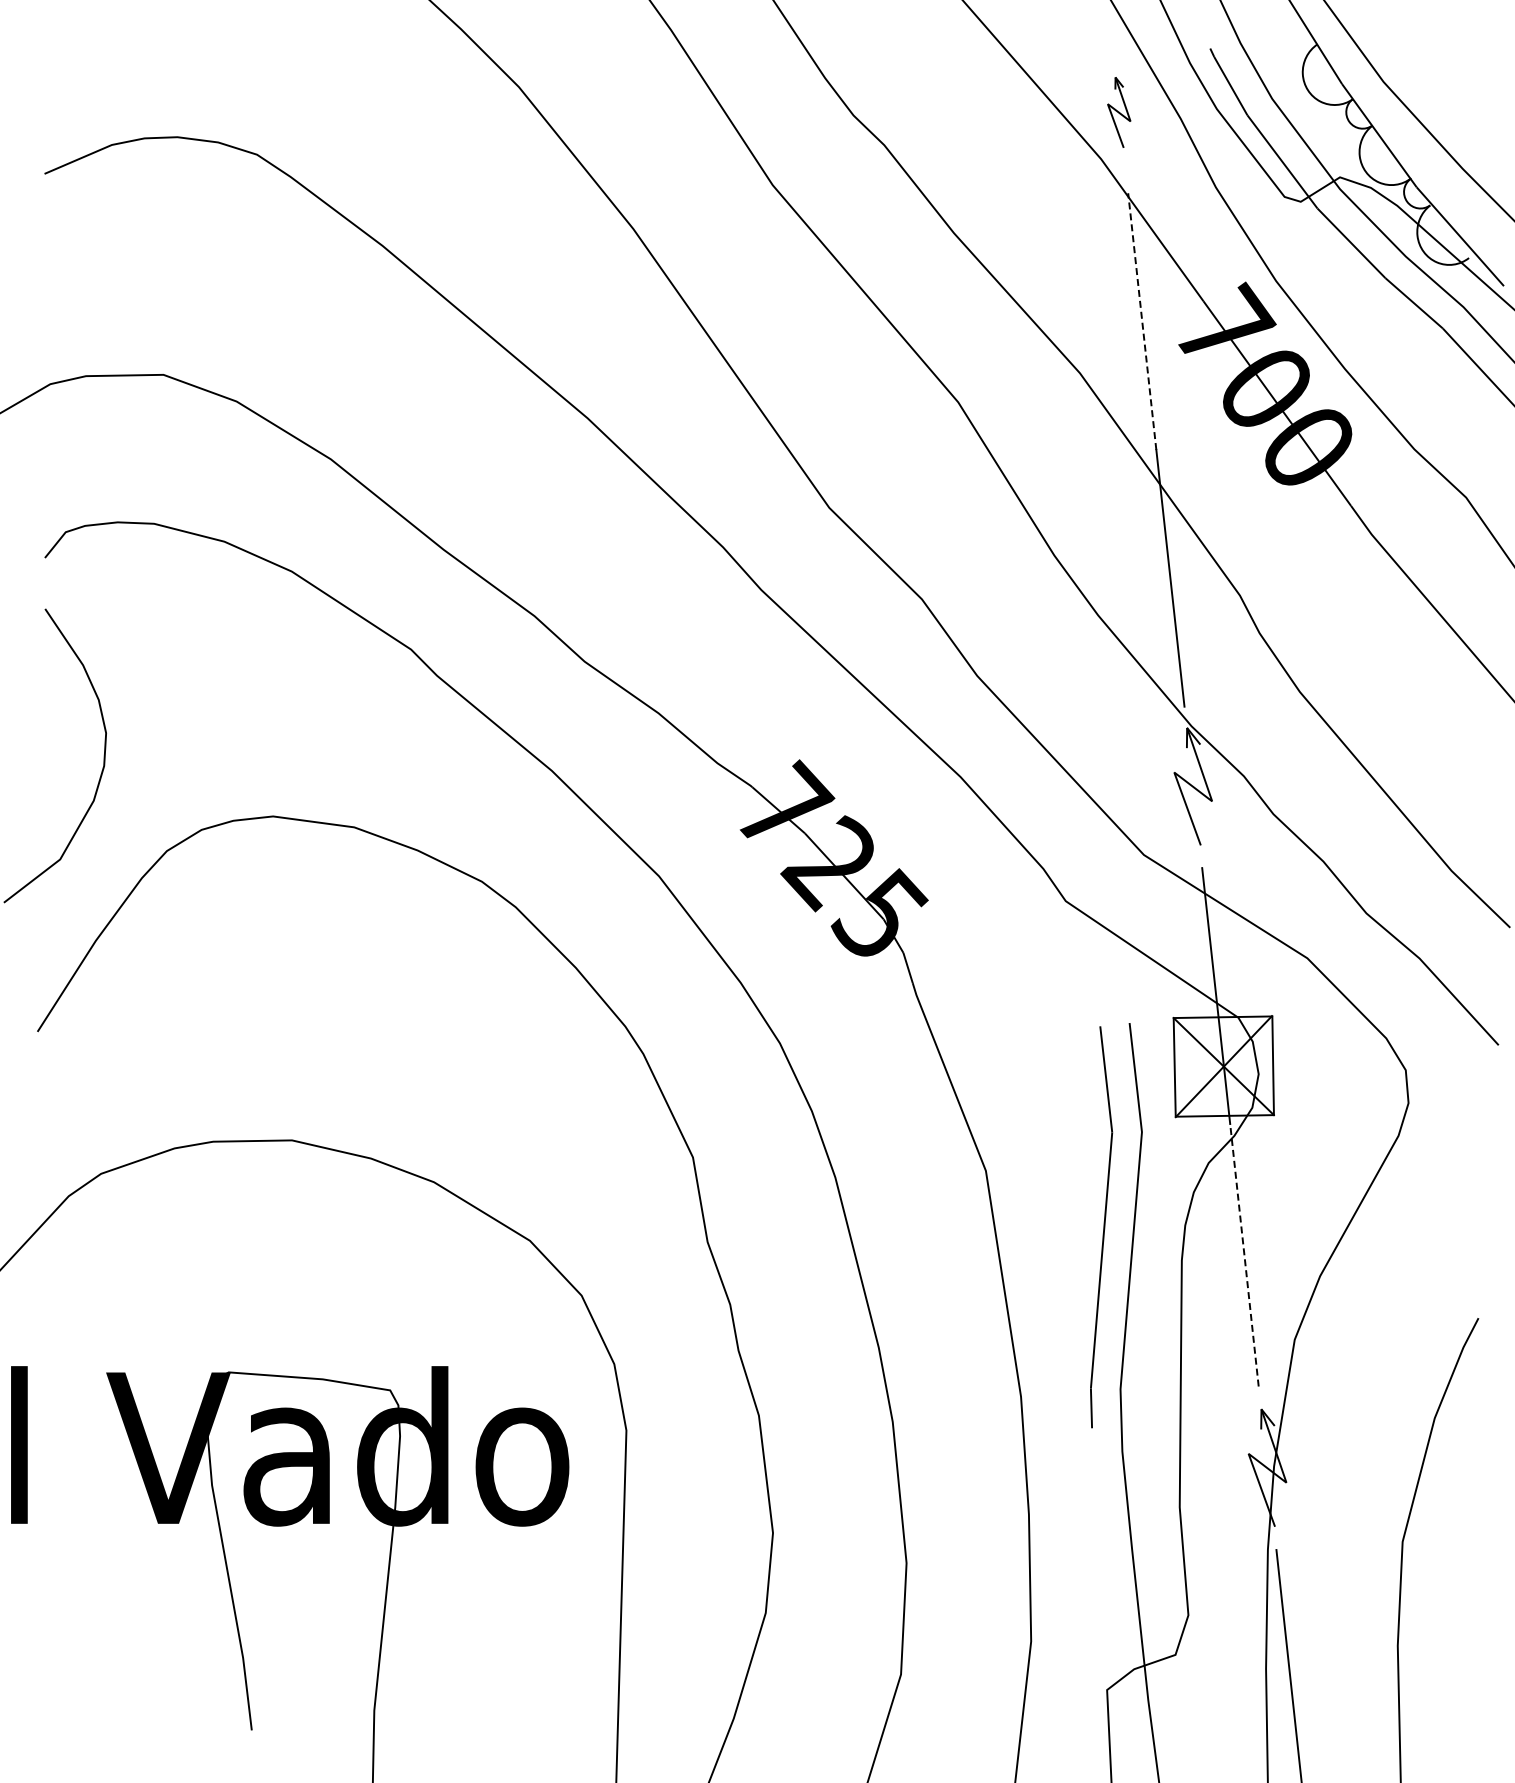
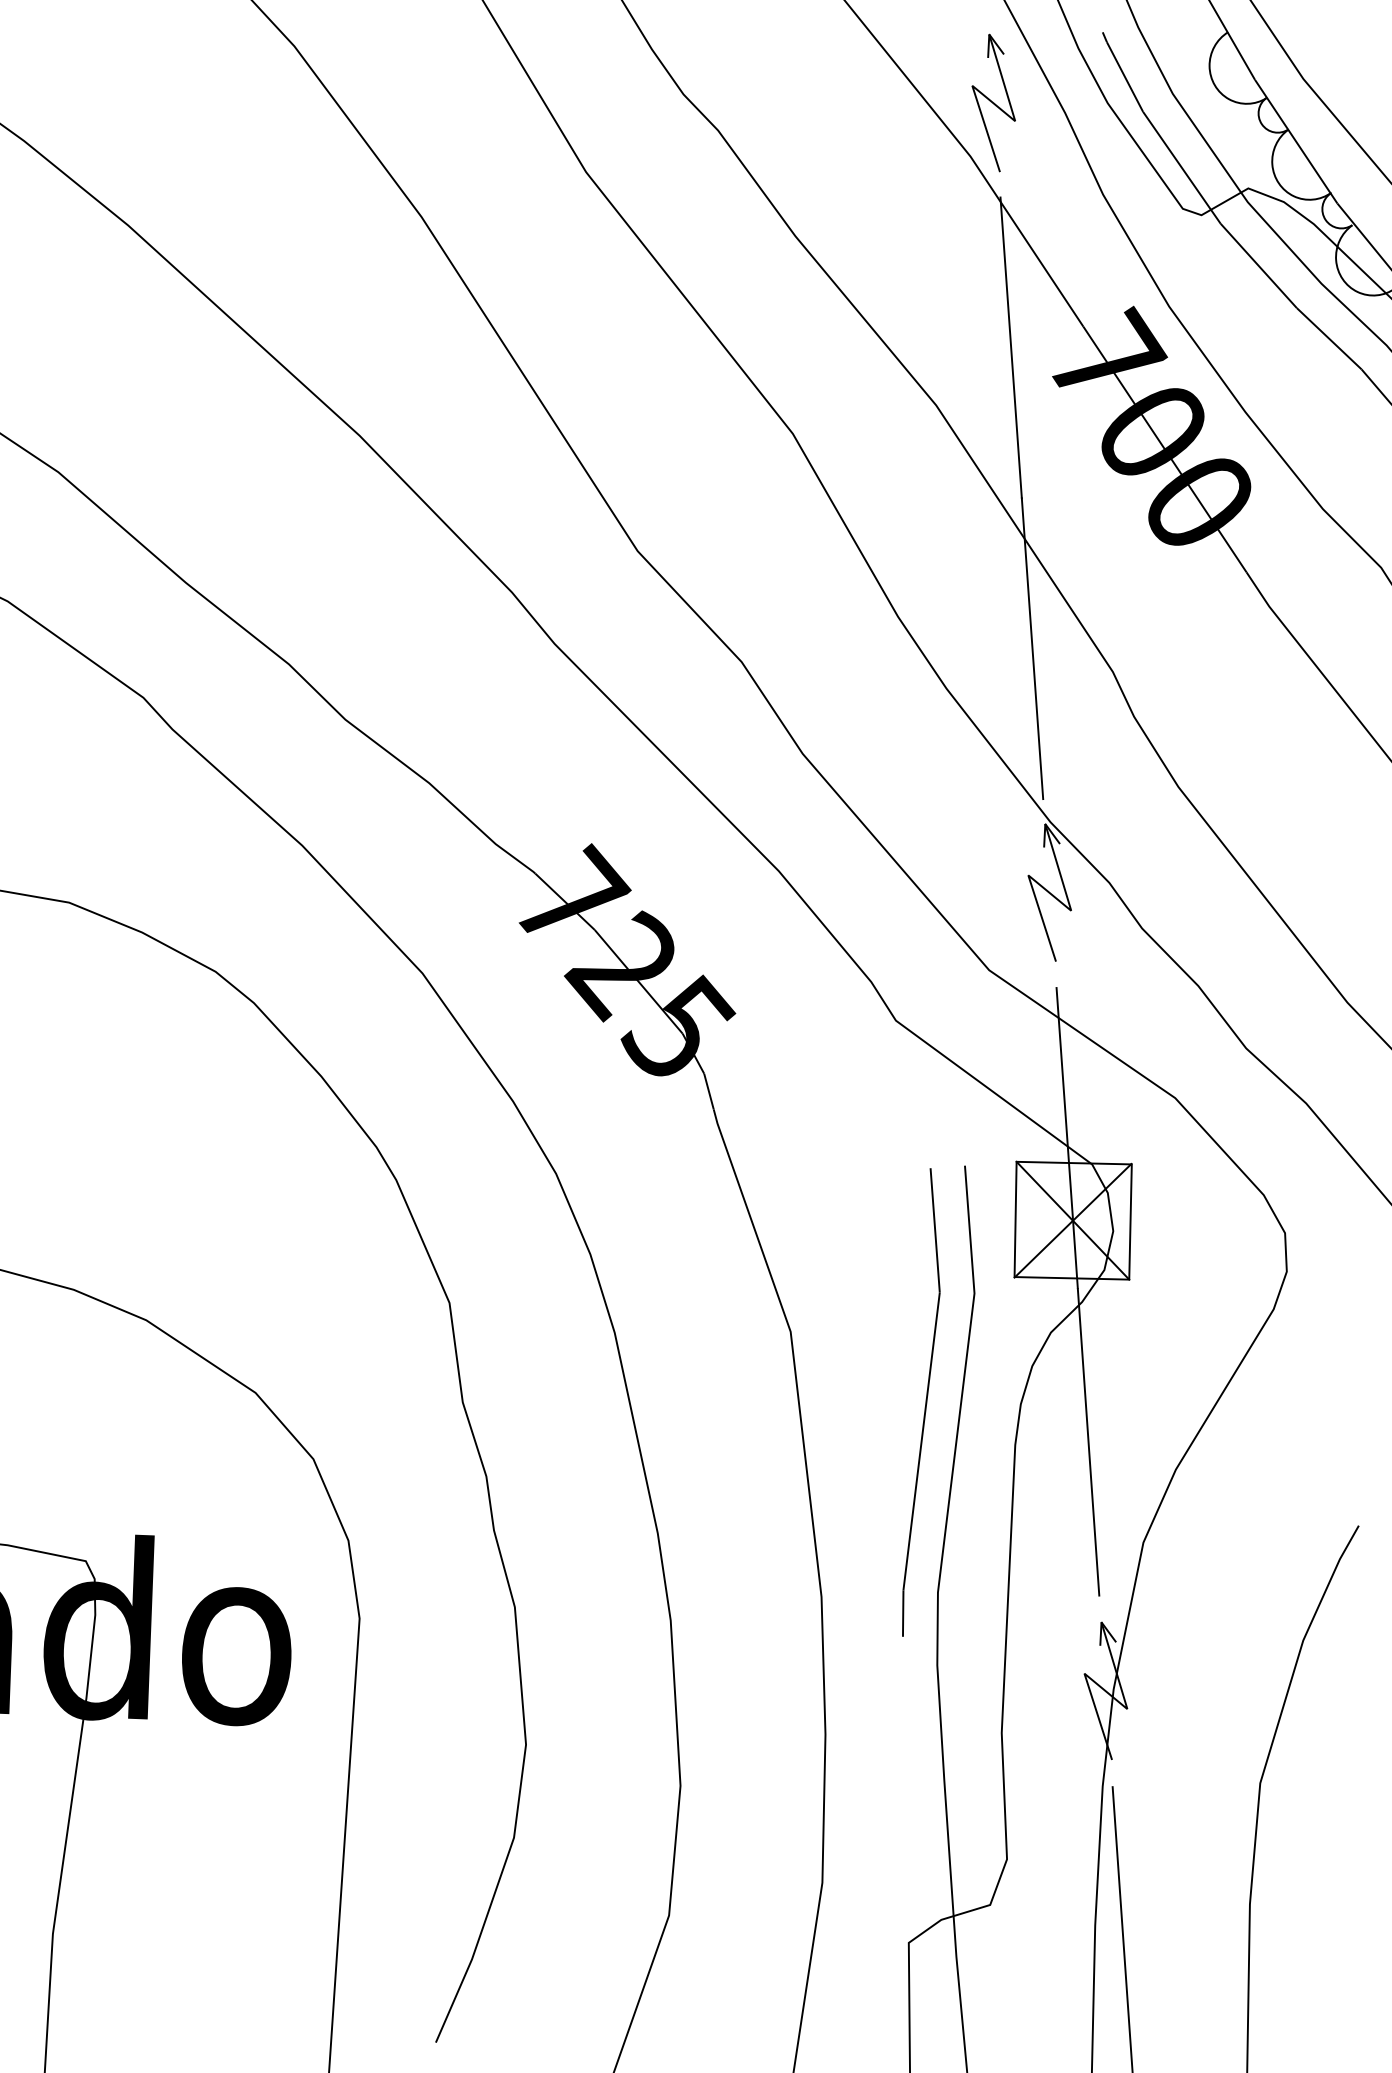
part: (1118, 112) -> (992, 102), size x1.67
line: (1142, 321) -> (1011, 347), dashed -> solid
line: (1244, 1255) -> (1088, 1442), dashed -> solid

